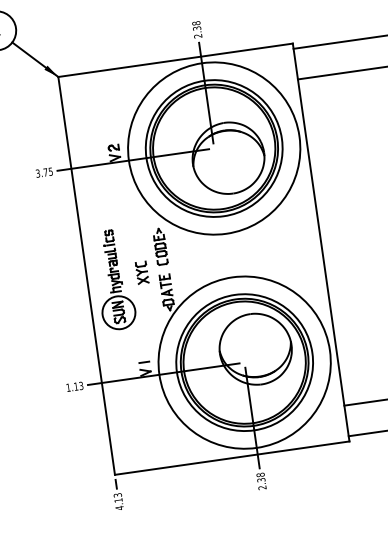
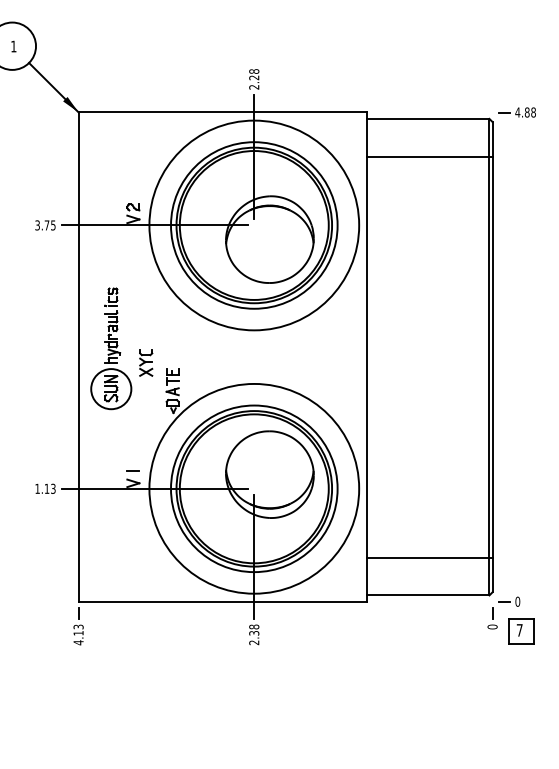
text: (197, 28) -> (254, 77), 2.38 -> 2.28
part: (160, 246) -> (172, 334), removed
part: (114, 279) -> (111, 348), moved

